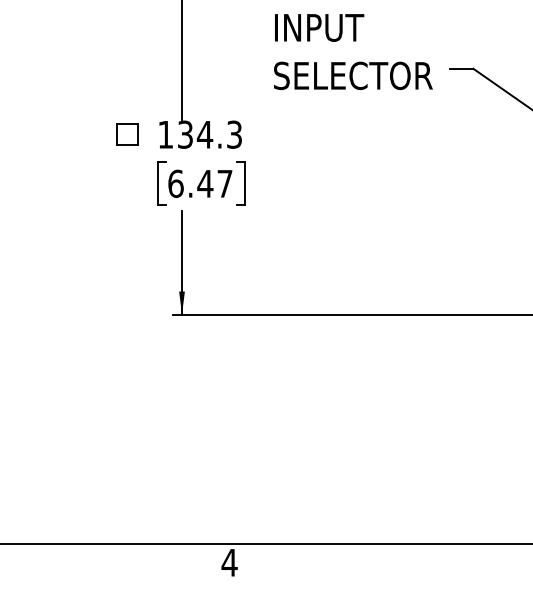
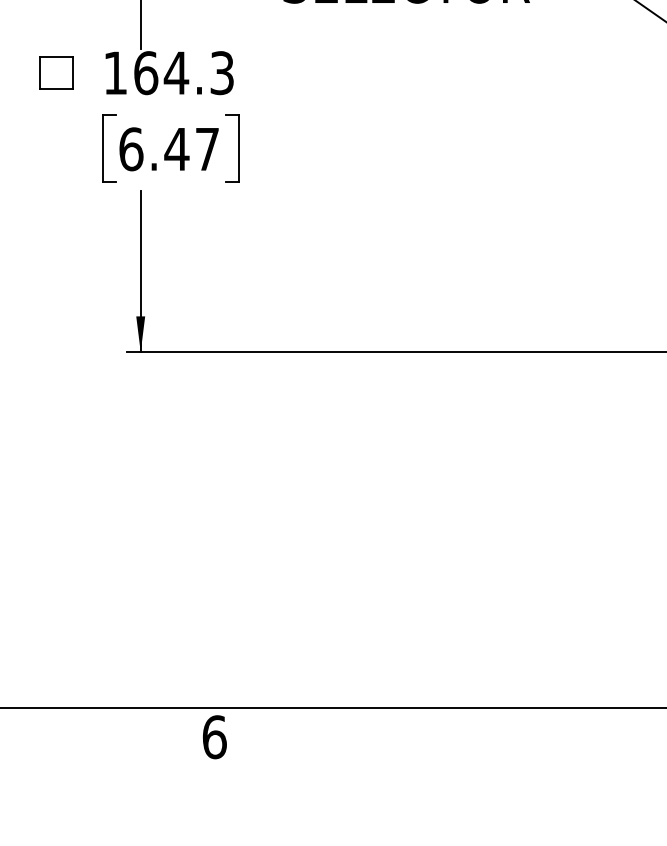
text: (185, 134) -> (146, 72), 134.3 -> 164.3
text: (229, 562) -> (214, 736), 4 -> 6

